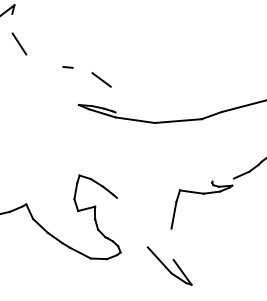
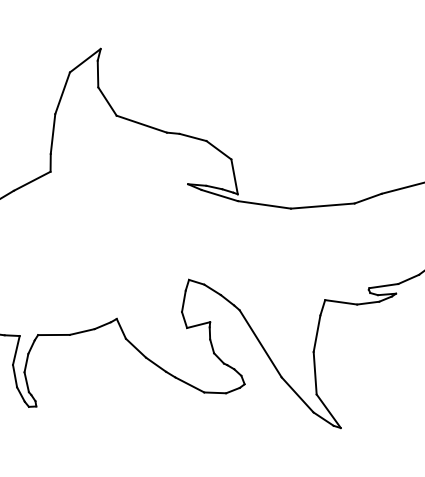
line: (12, 23) -> (97, 73), added
line: (44, 60) -> (141, 123), added
line: (82, 70) -> (192, 137), added
line: (113, 99) -> (234, 176), added
line: (222, 180) -> (383, 286), added
line: (132, 222) -> (260, 343), added
line: (172, 244) -> (314, 373), added

